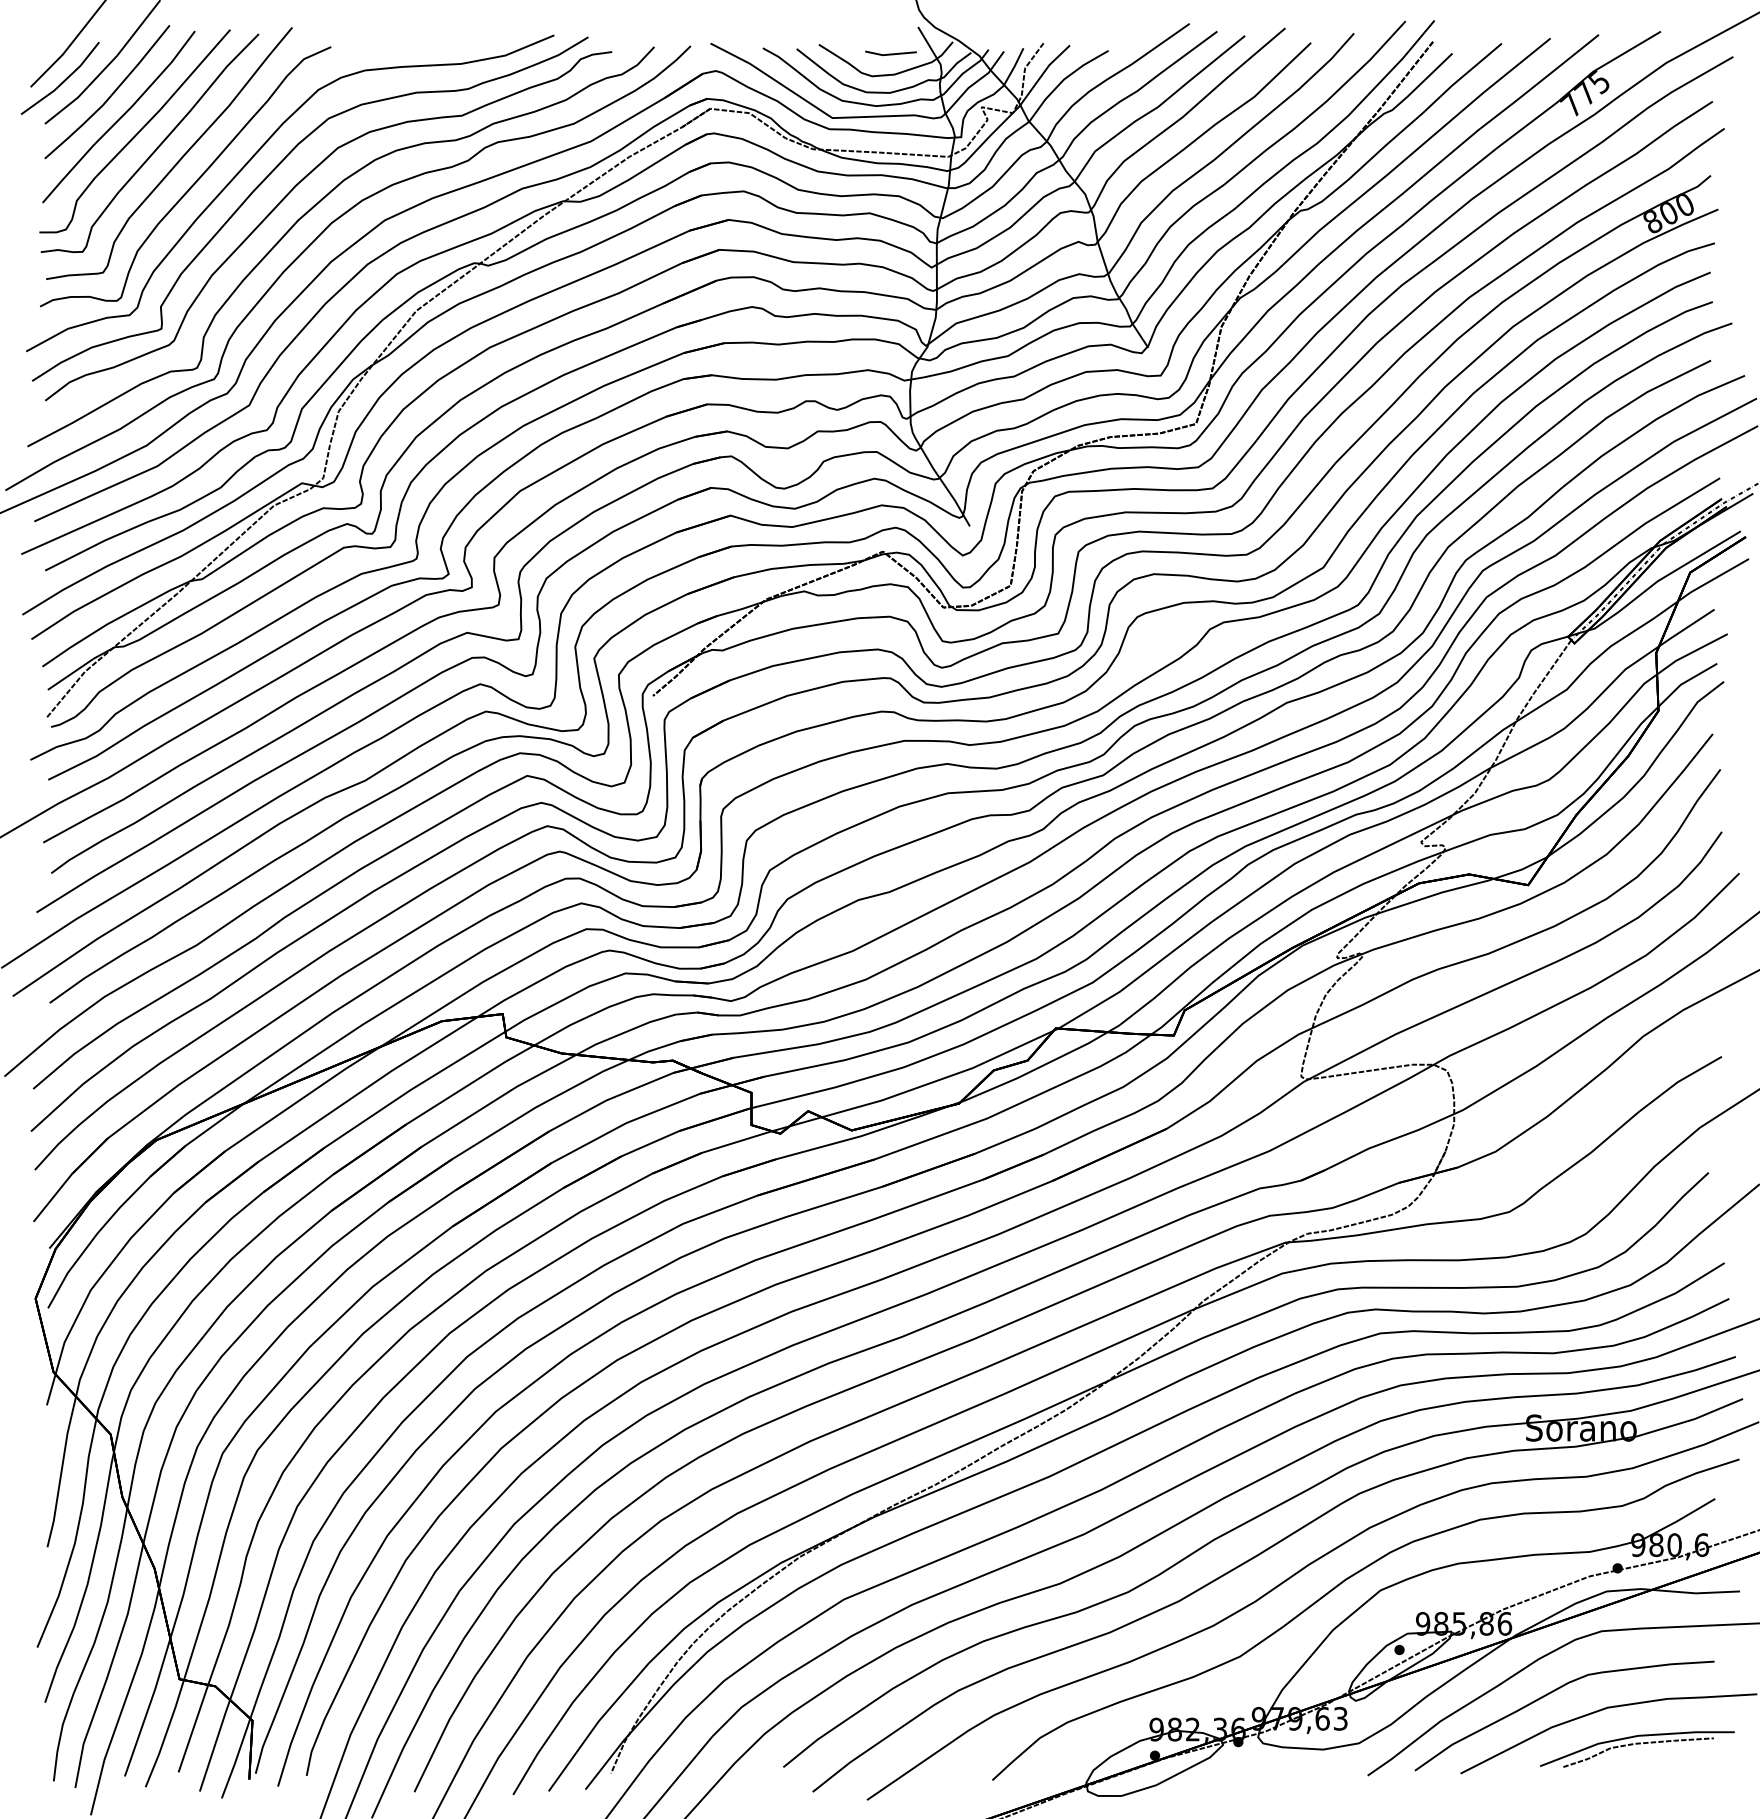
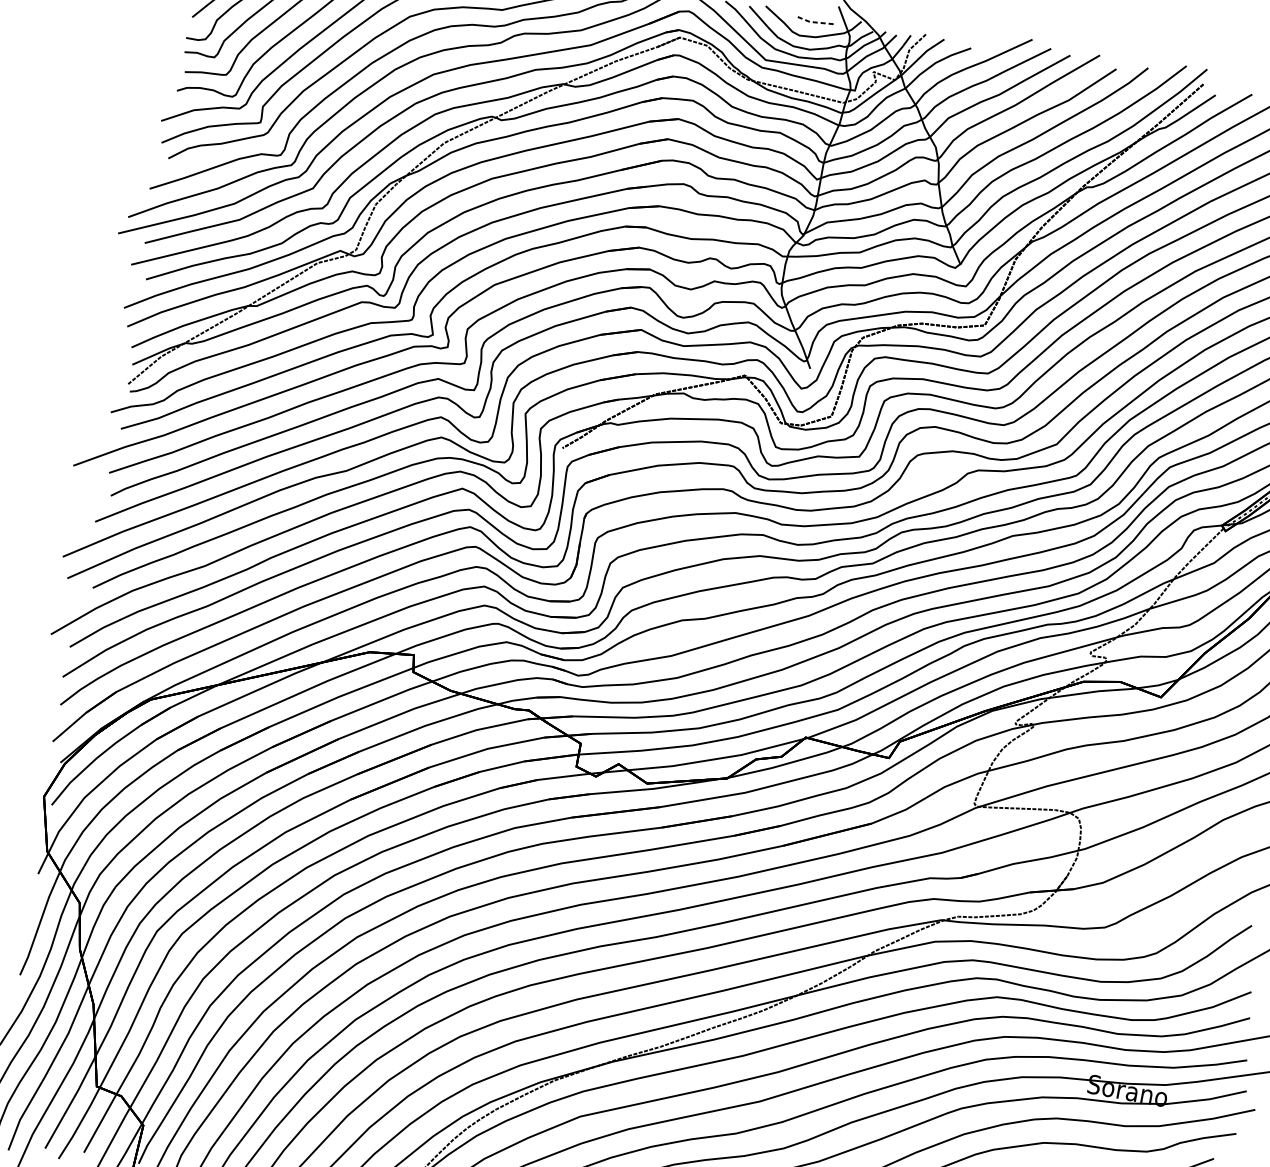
line: (890, 54) -> (815, 22), solid -> dashed

